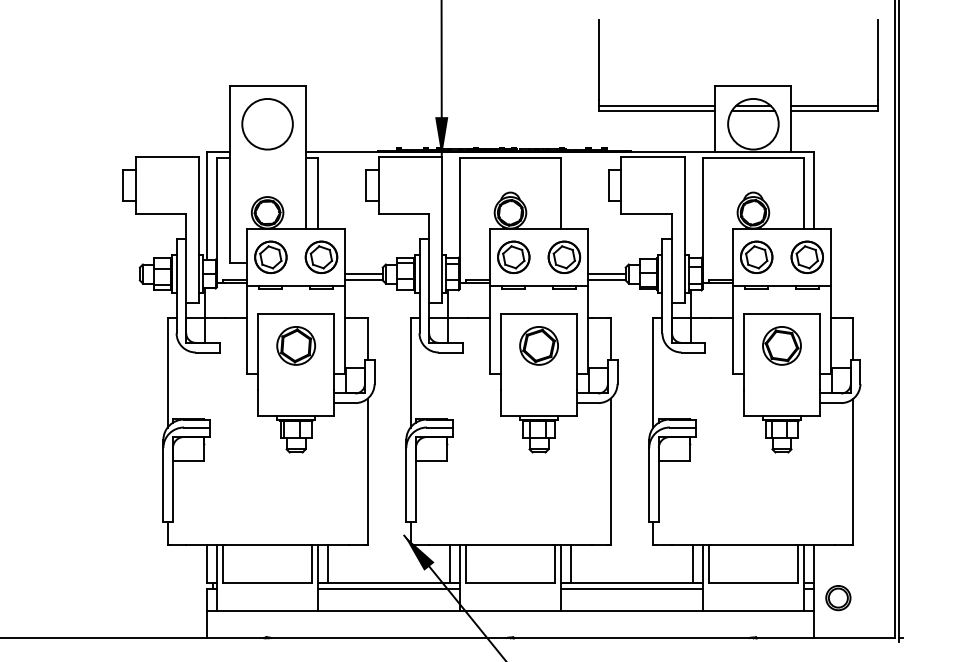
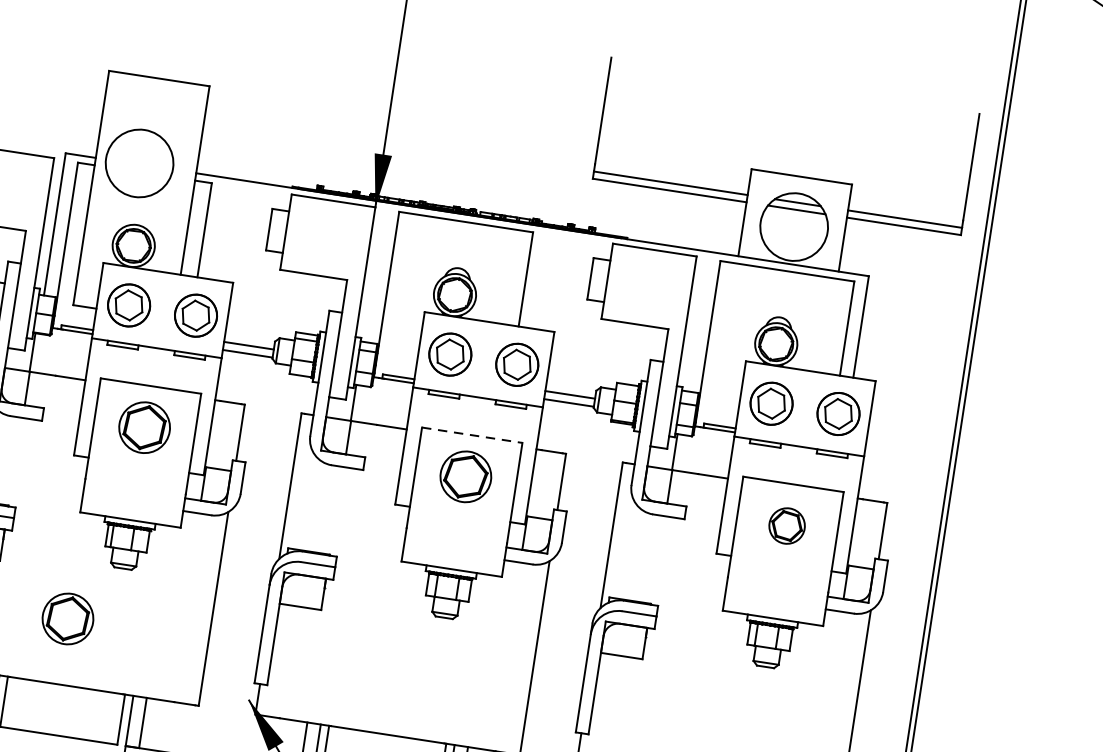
circle: (267, 124) -> (139, 163), moved
line: (539, 314) -> (472, 435), solid -> dashed
part: (781, 345) -> (786, 525), size x0.7
part: (260, 495) -> (67, 618), added

